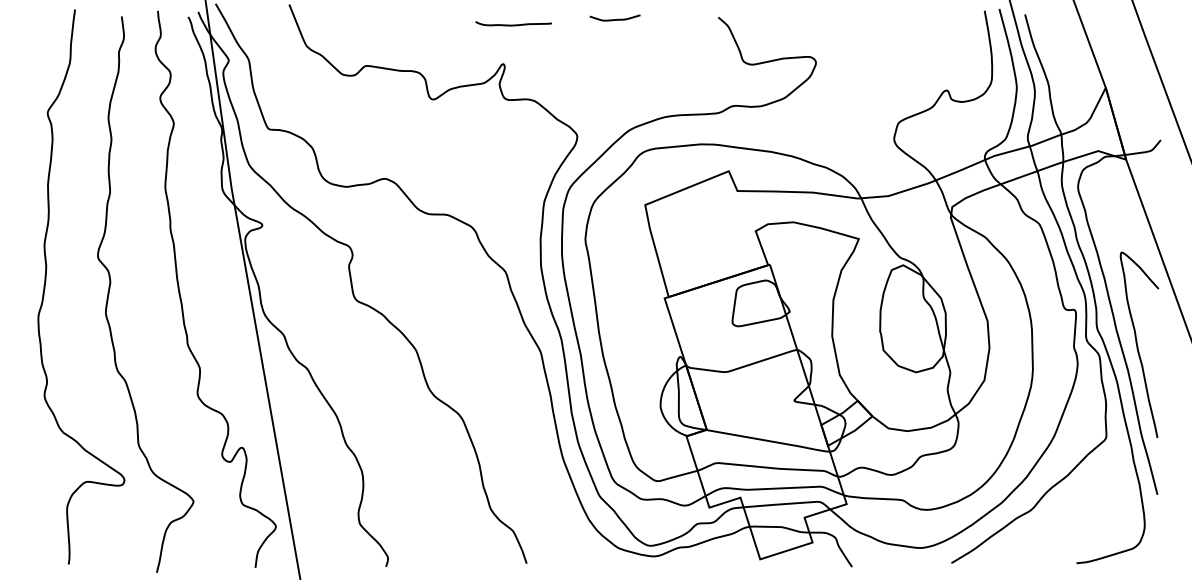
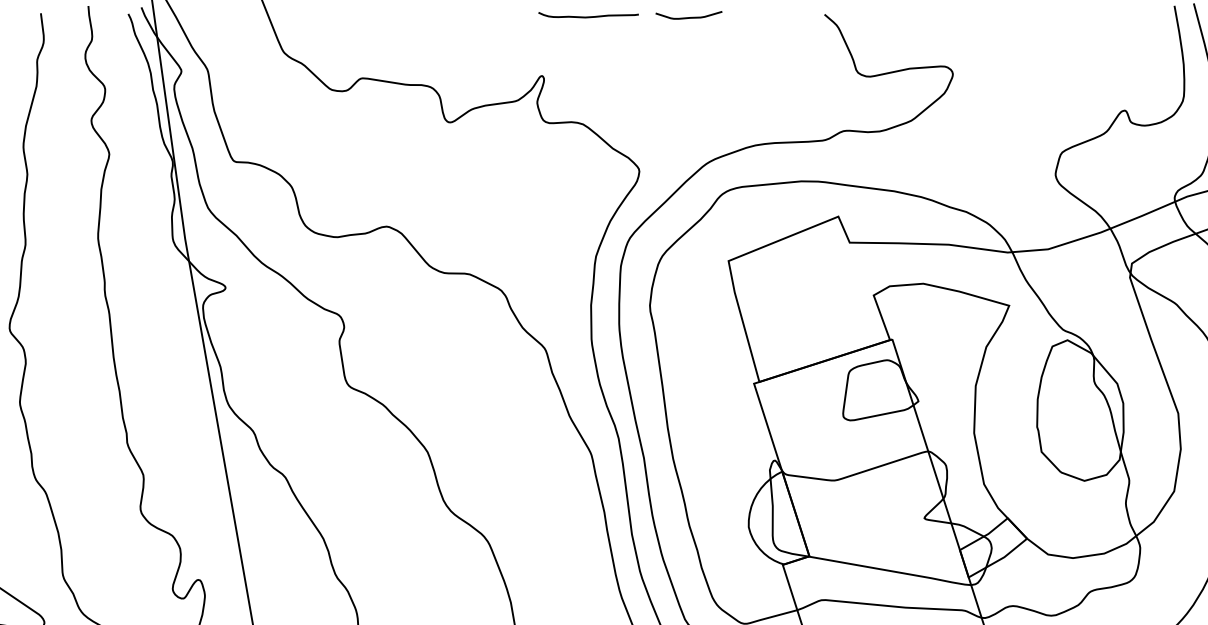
curve: (513, 24) -> (588, 16), moved

